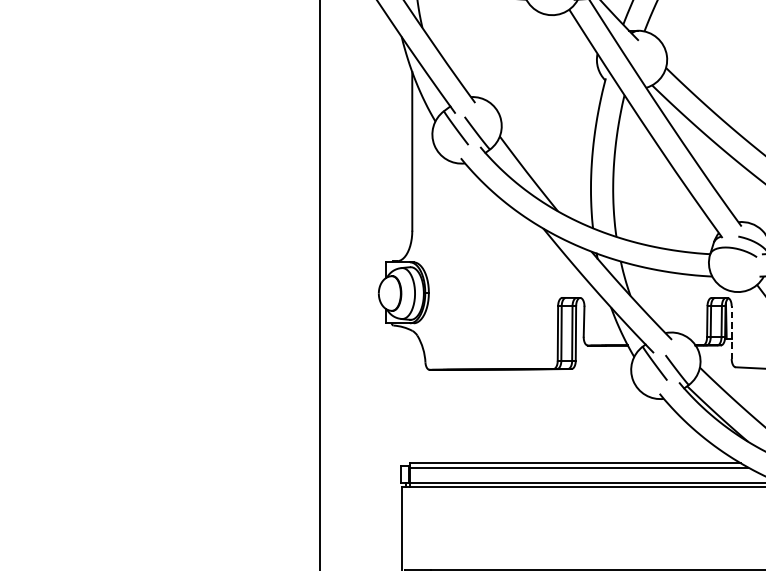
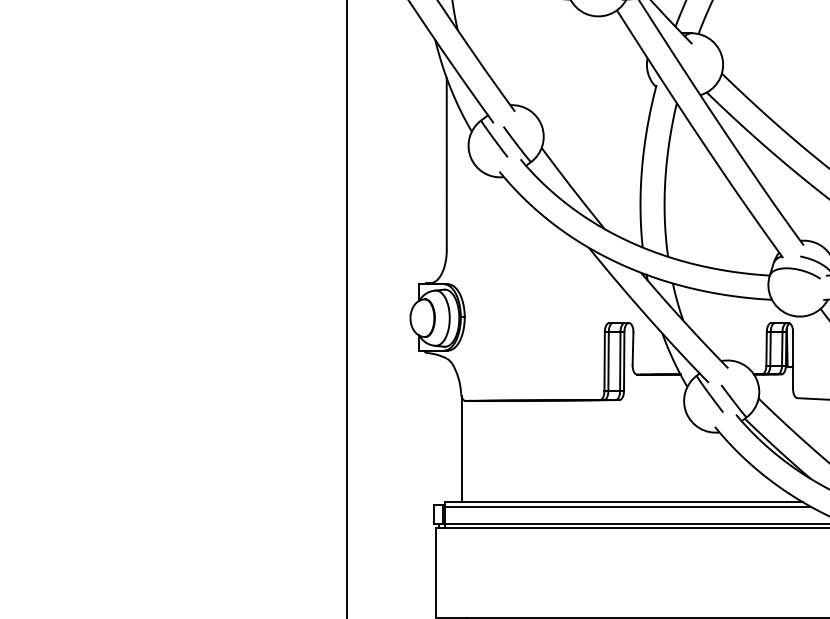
line: (732, 332) -> (793, 360), dashed -> solid
line: (425, 414) -> (461, 449), added

